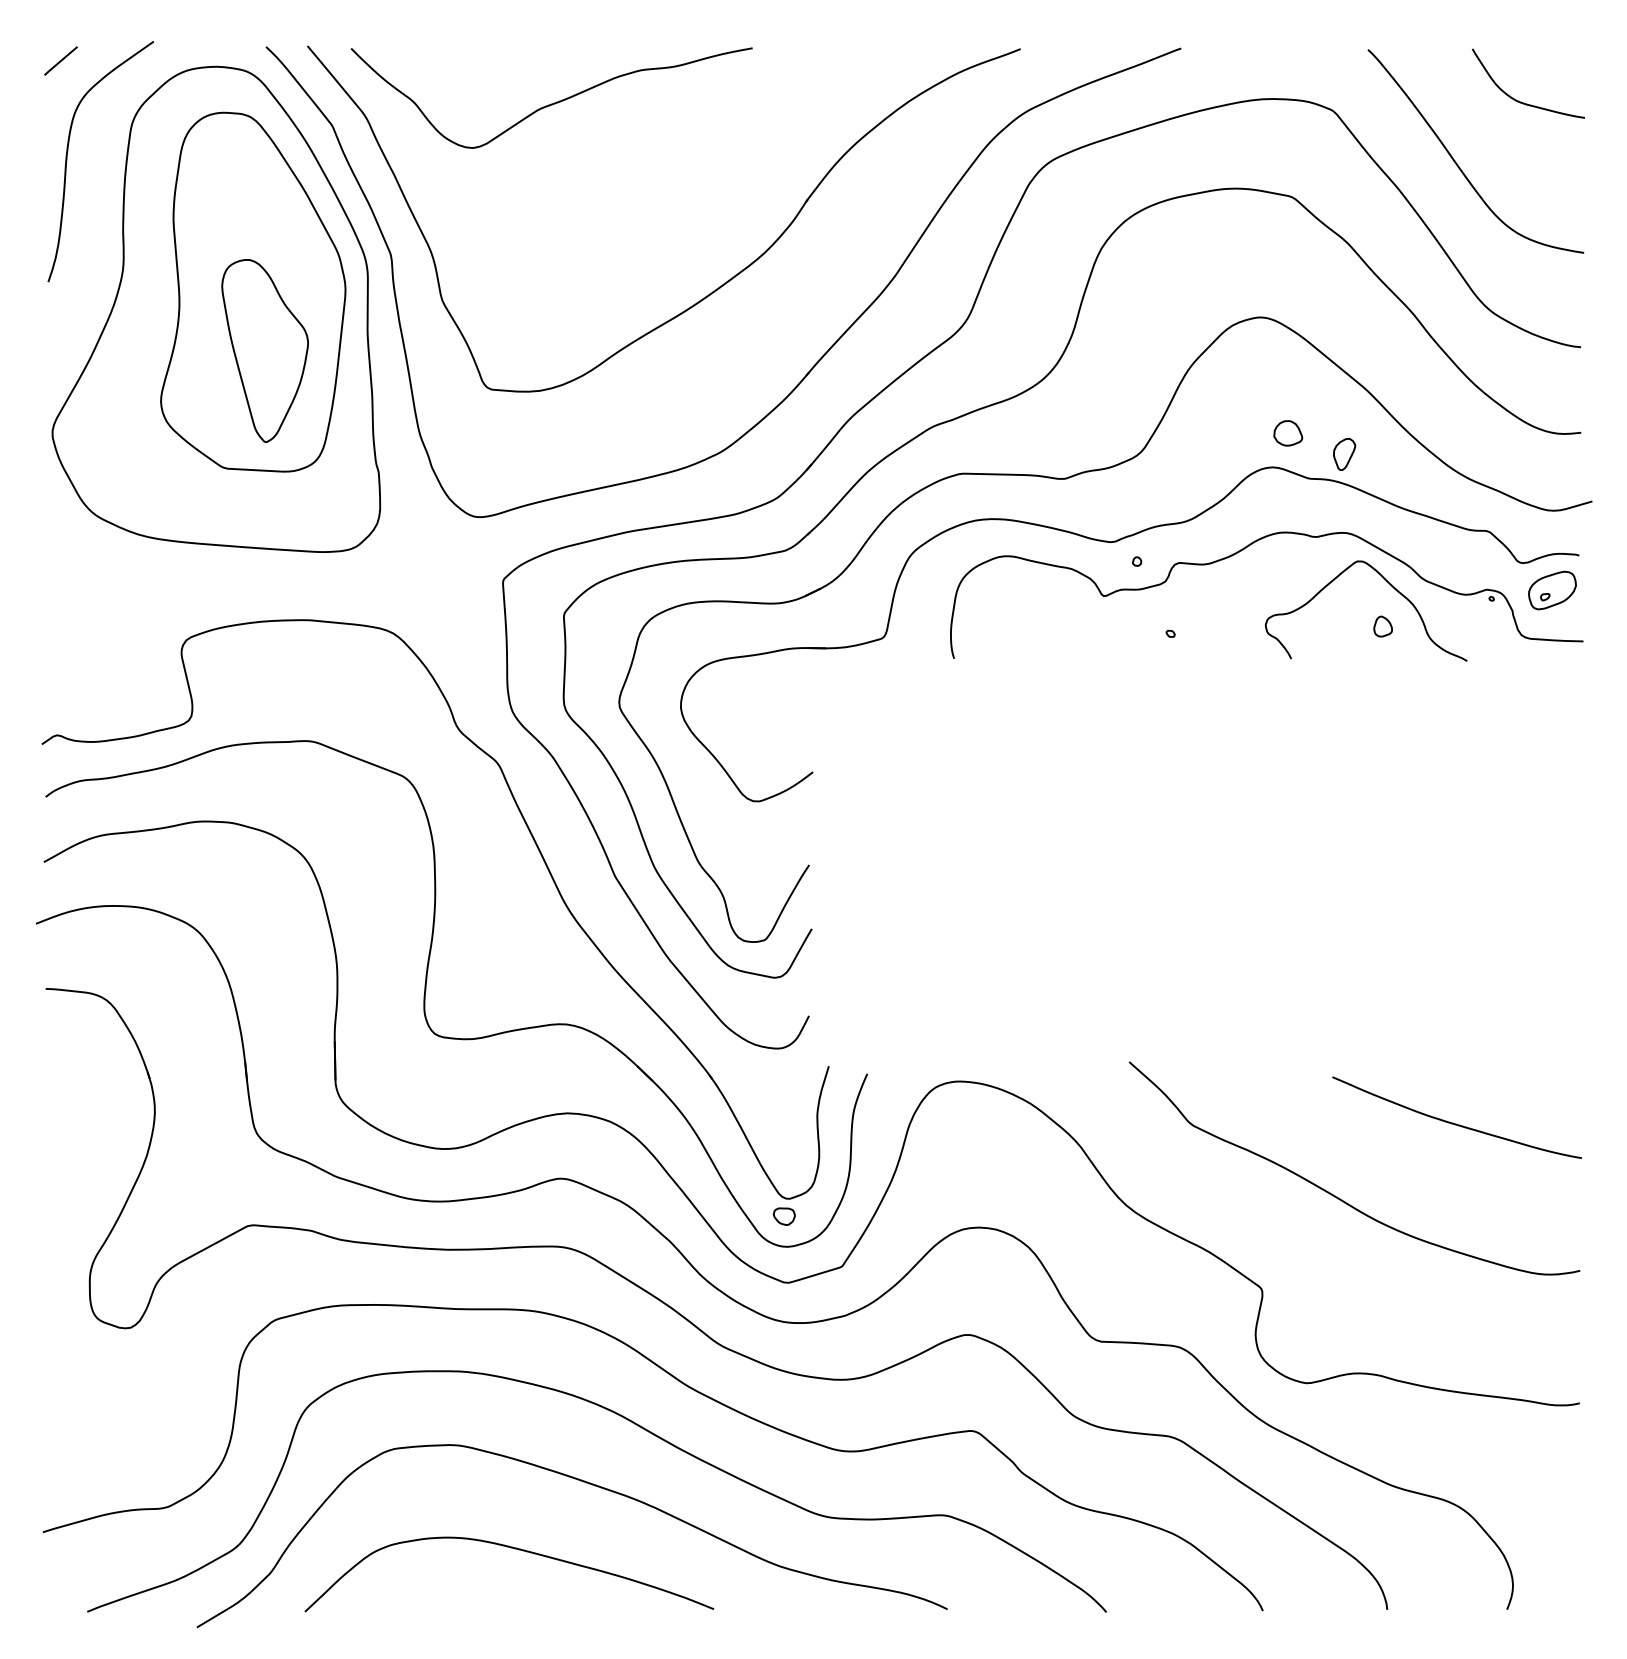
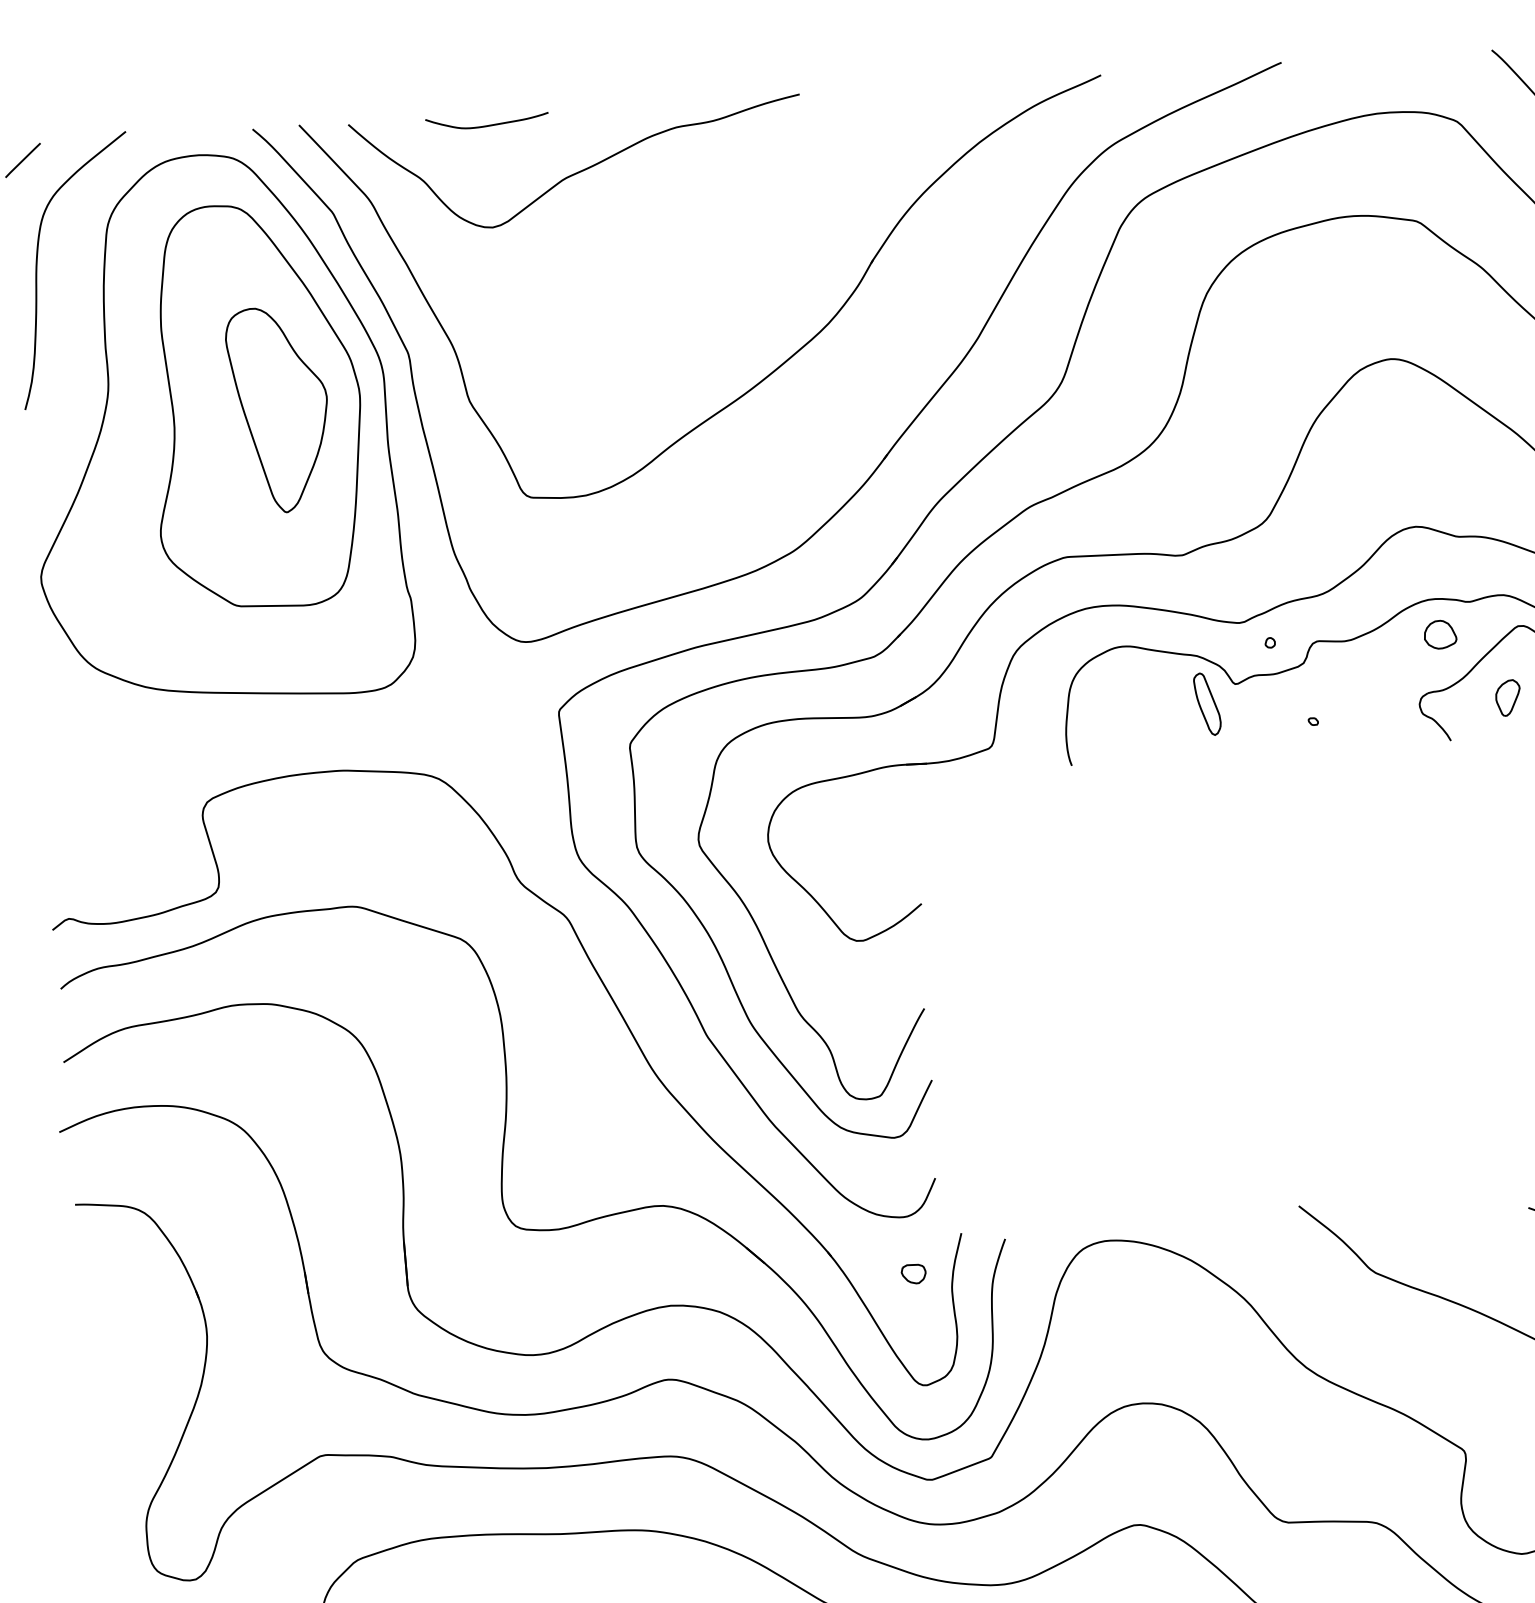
curve: (475, 56) -> (488, 124), added
part: (264, 350) -> (278, 409), moved
part: (1288, 433) -> (1440, 634), moved
part: (1344, 453) -> (1508, 696), moved
part: (1077, 611) -> (1206, 703), added
part: (783, 1216) -> (912, 1274), moved

